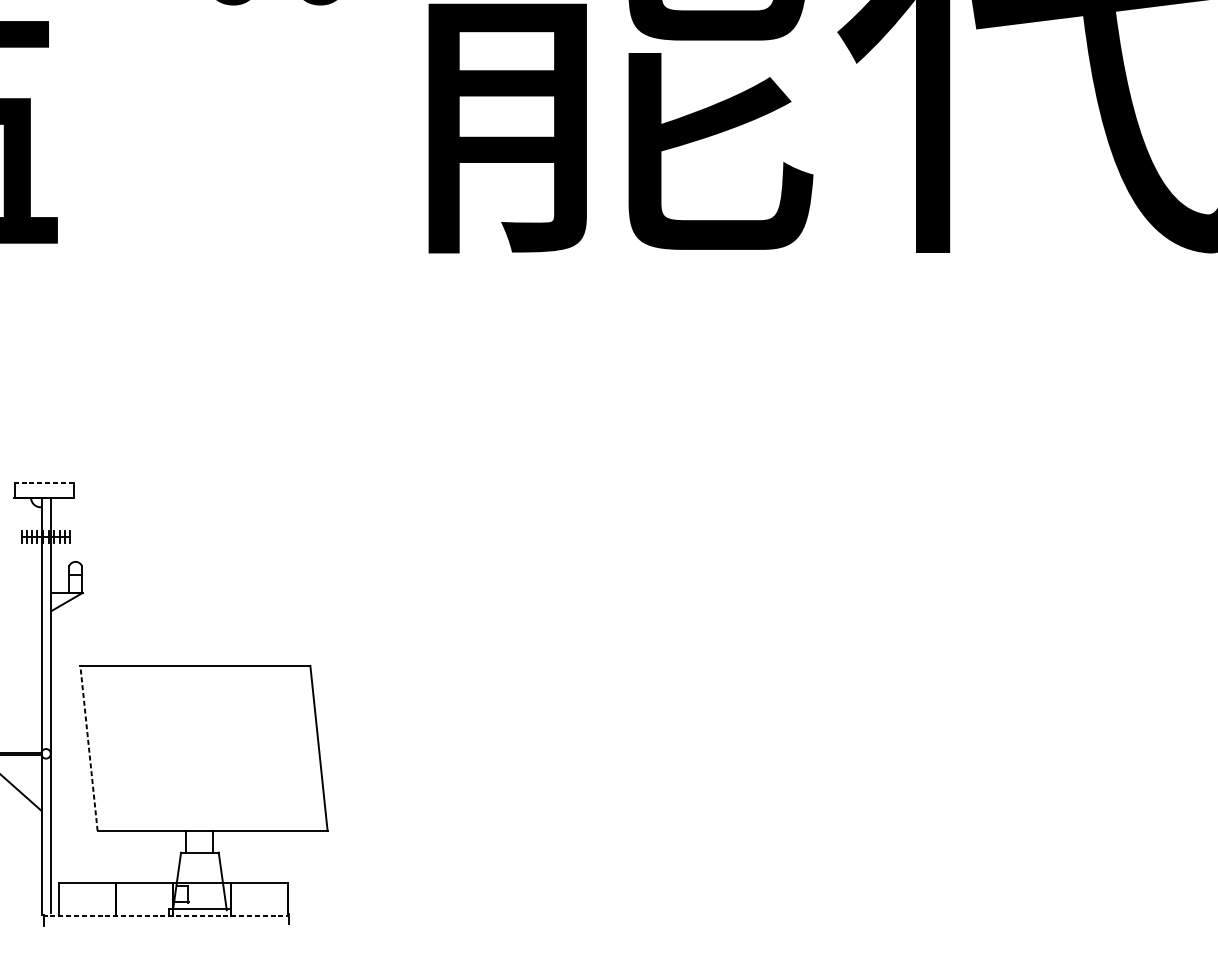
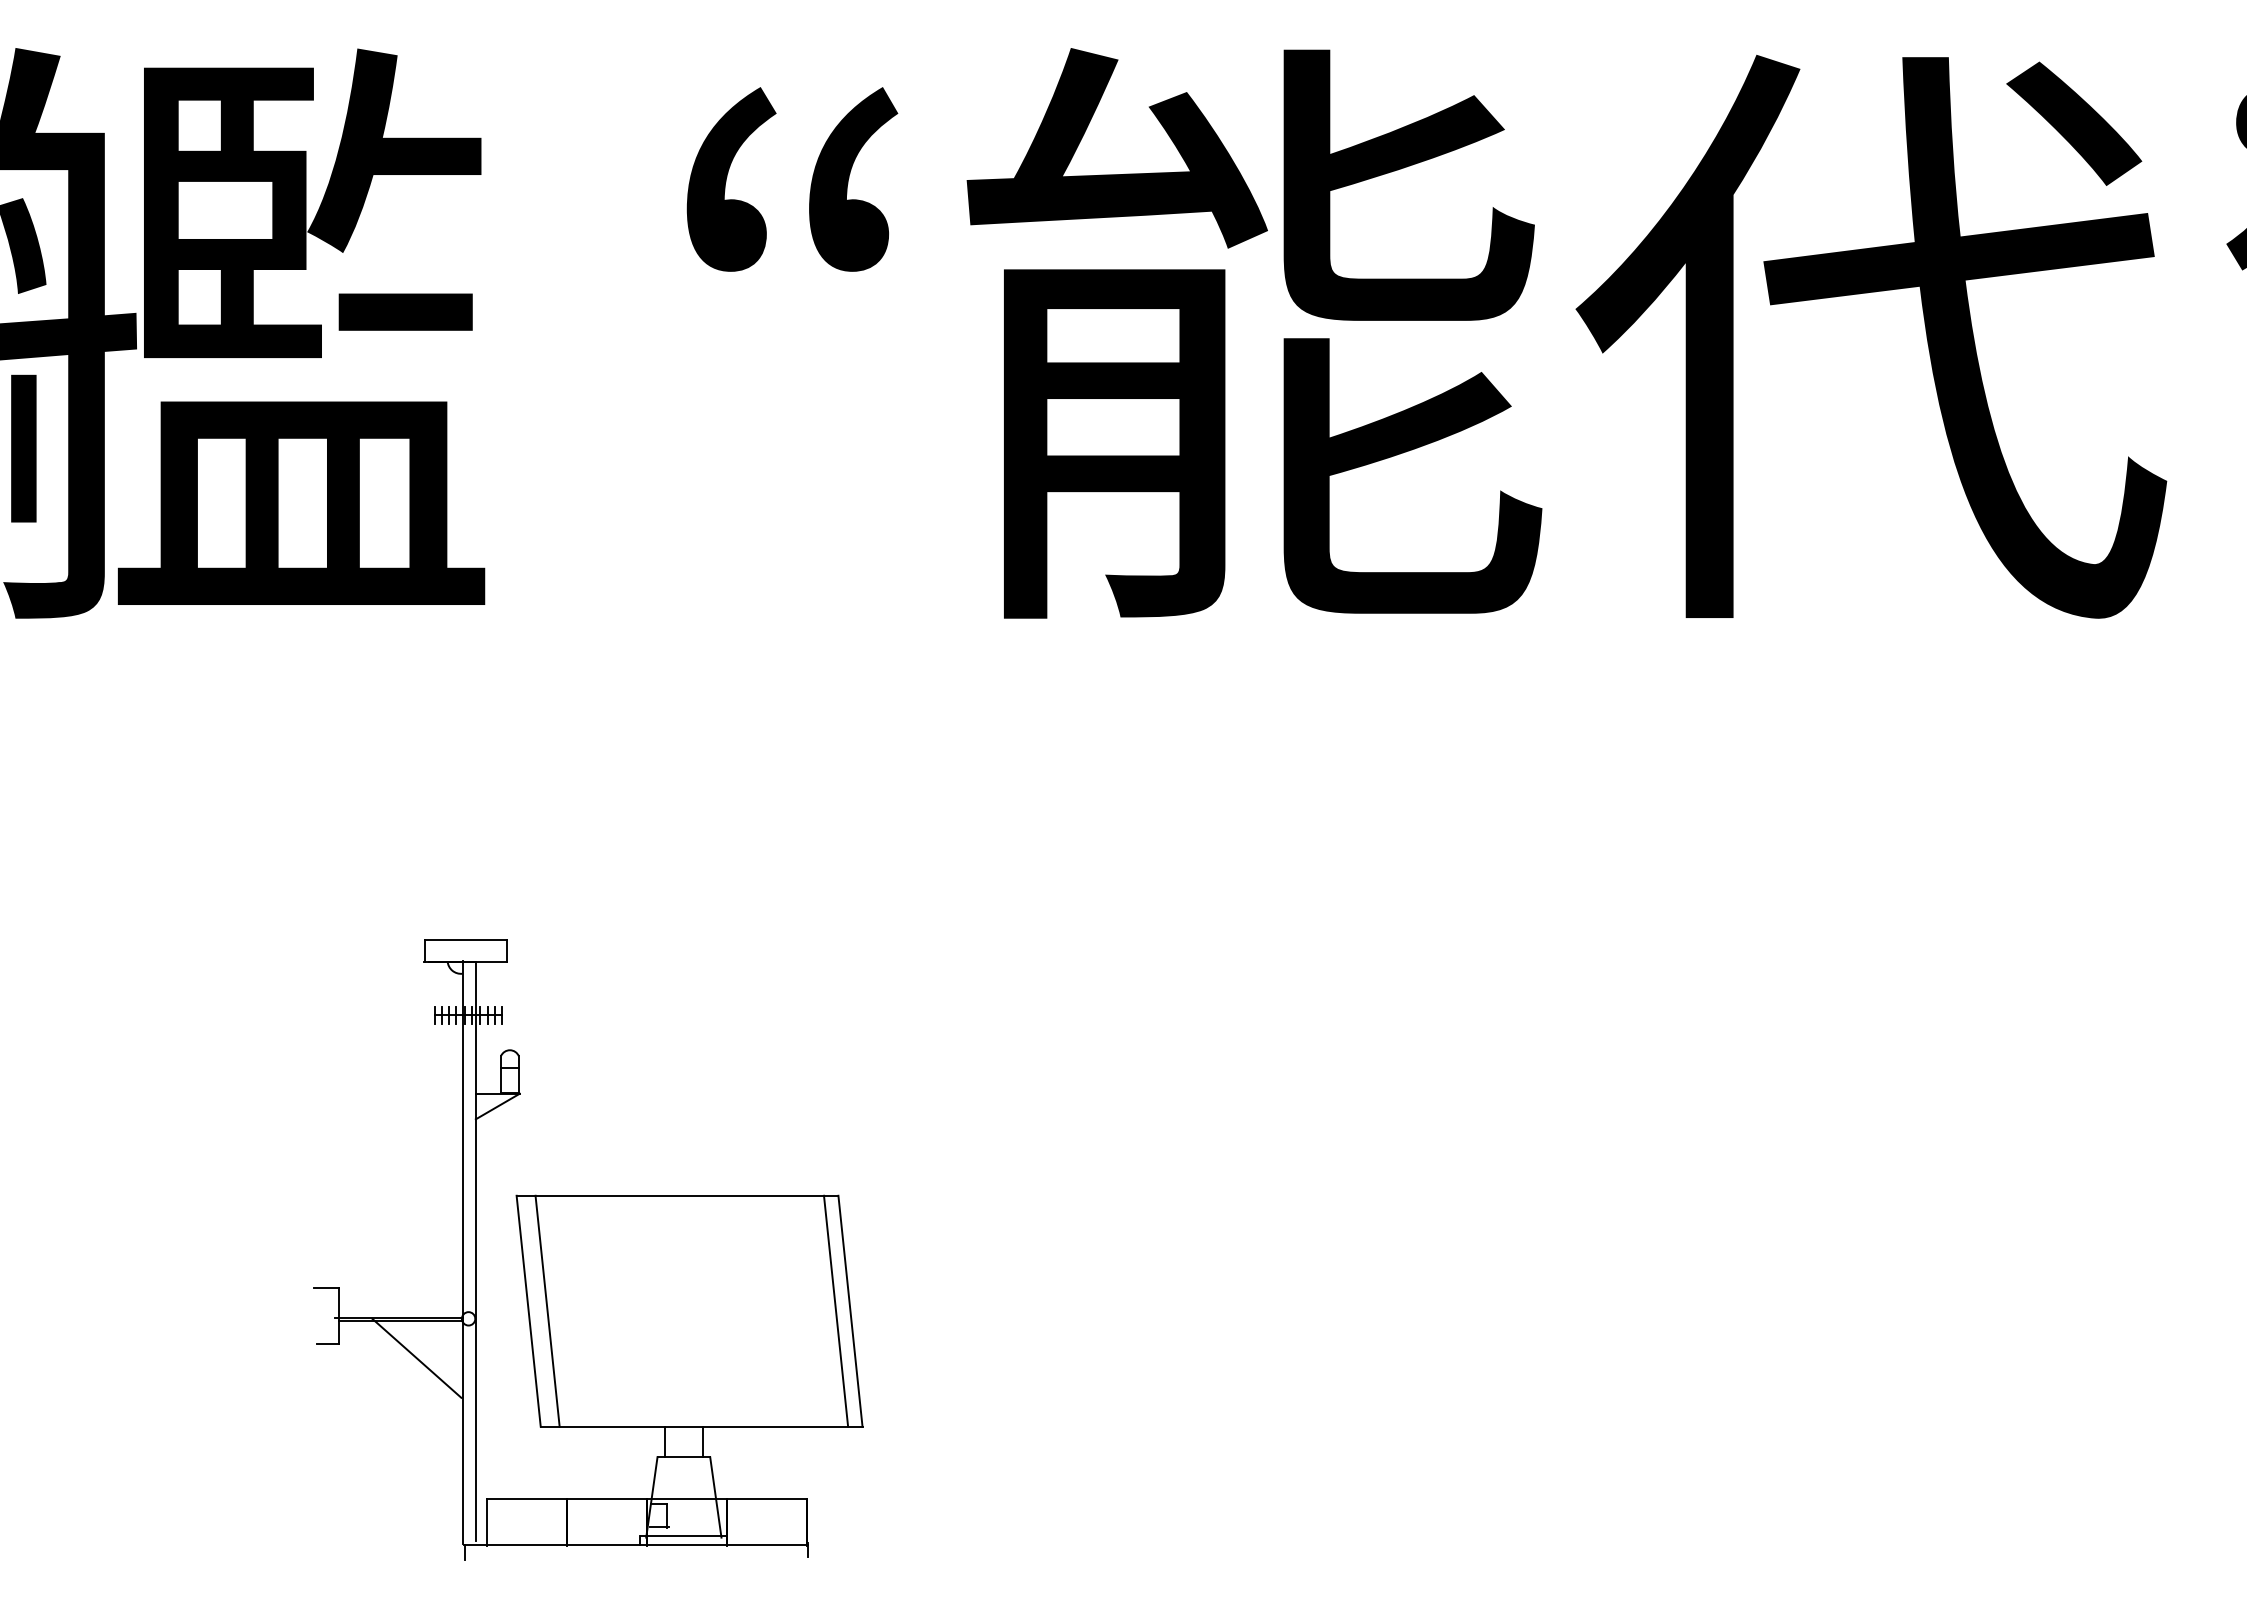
line: (43, 482) -> (465, 939), dashed -> solid
line: (88, 747) -> (528, 1310), dashed -> solid
line: (102, 747) -> (547, 1310), added
line: (309, 747) -> (836, 1310), added
line: (166, 915) -> (636, 1545), dashed -> solid

